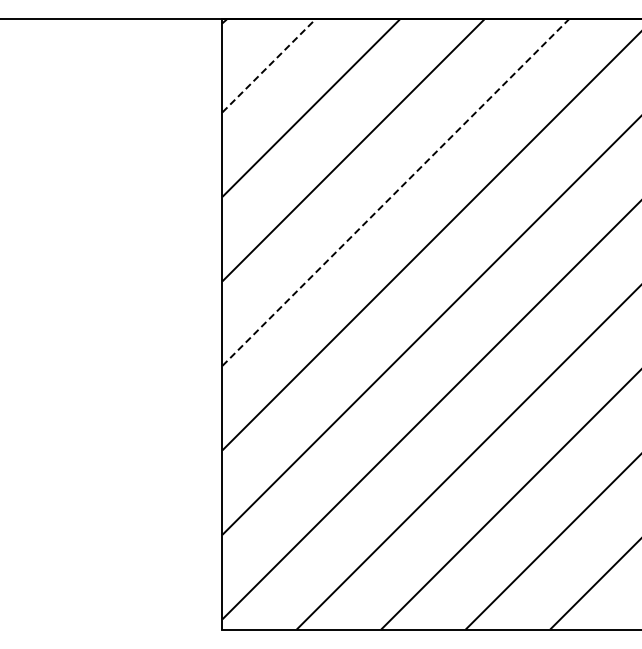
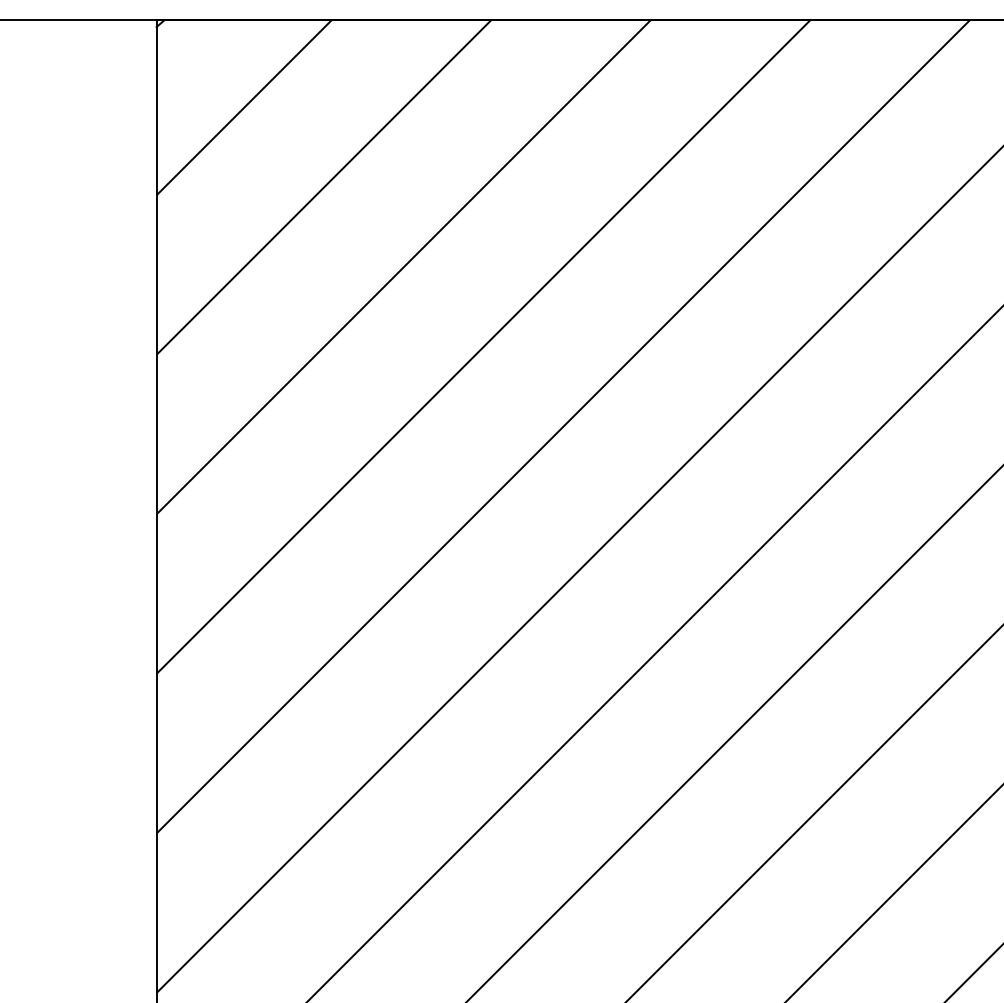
line: (268, 65) -> (243, 106), dashed -> solid
line: (395, 192) -> (483, 346), dashed -> solid

